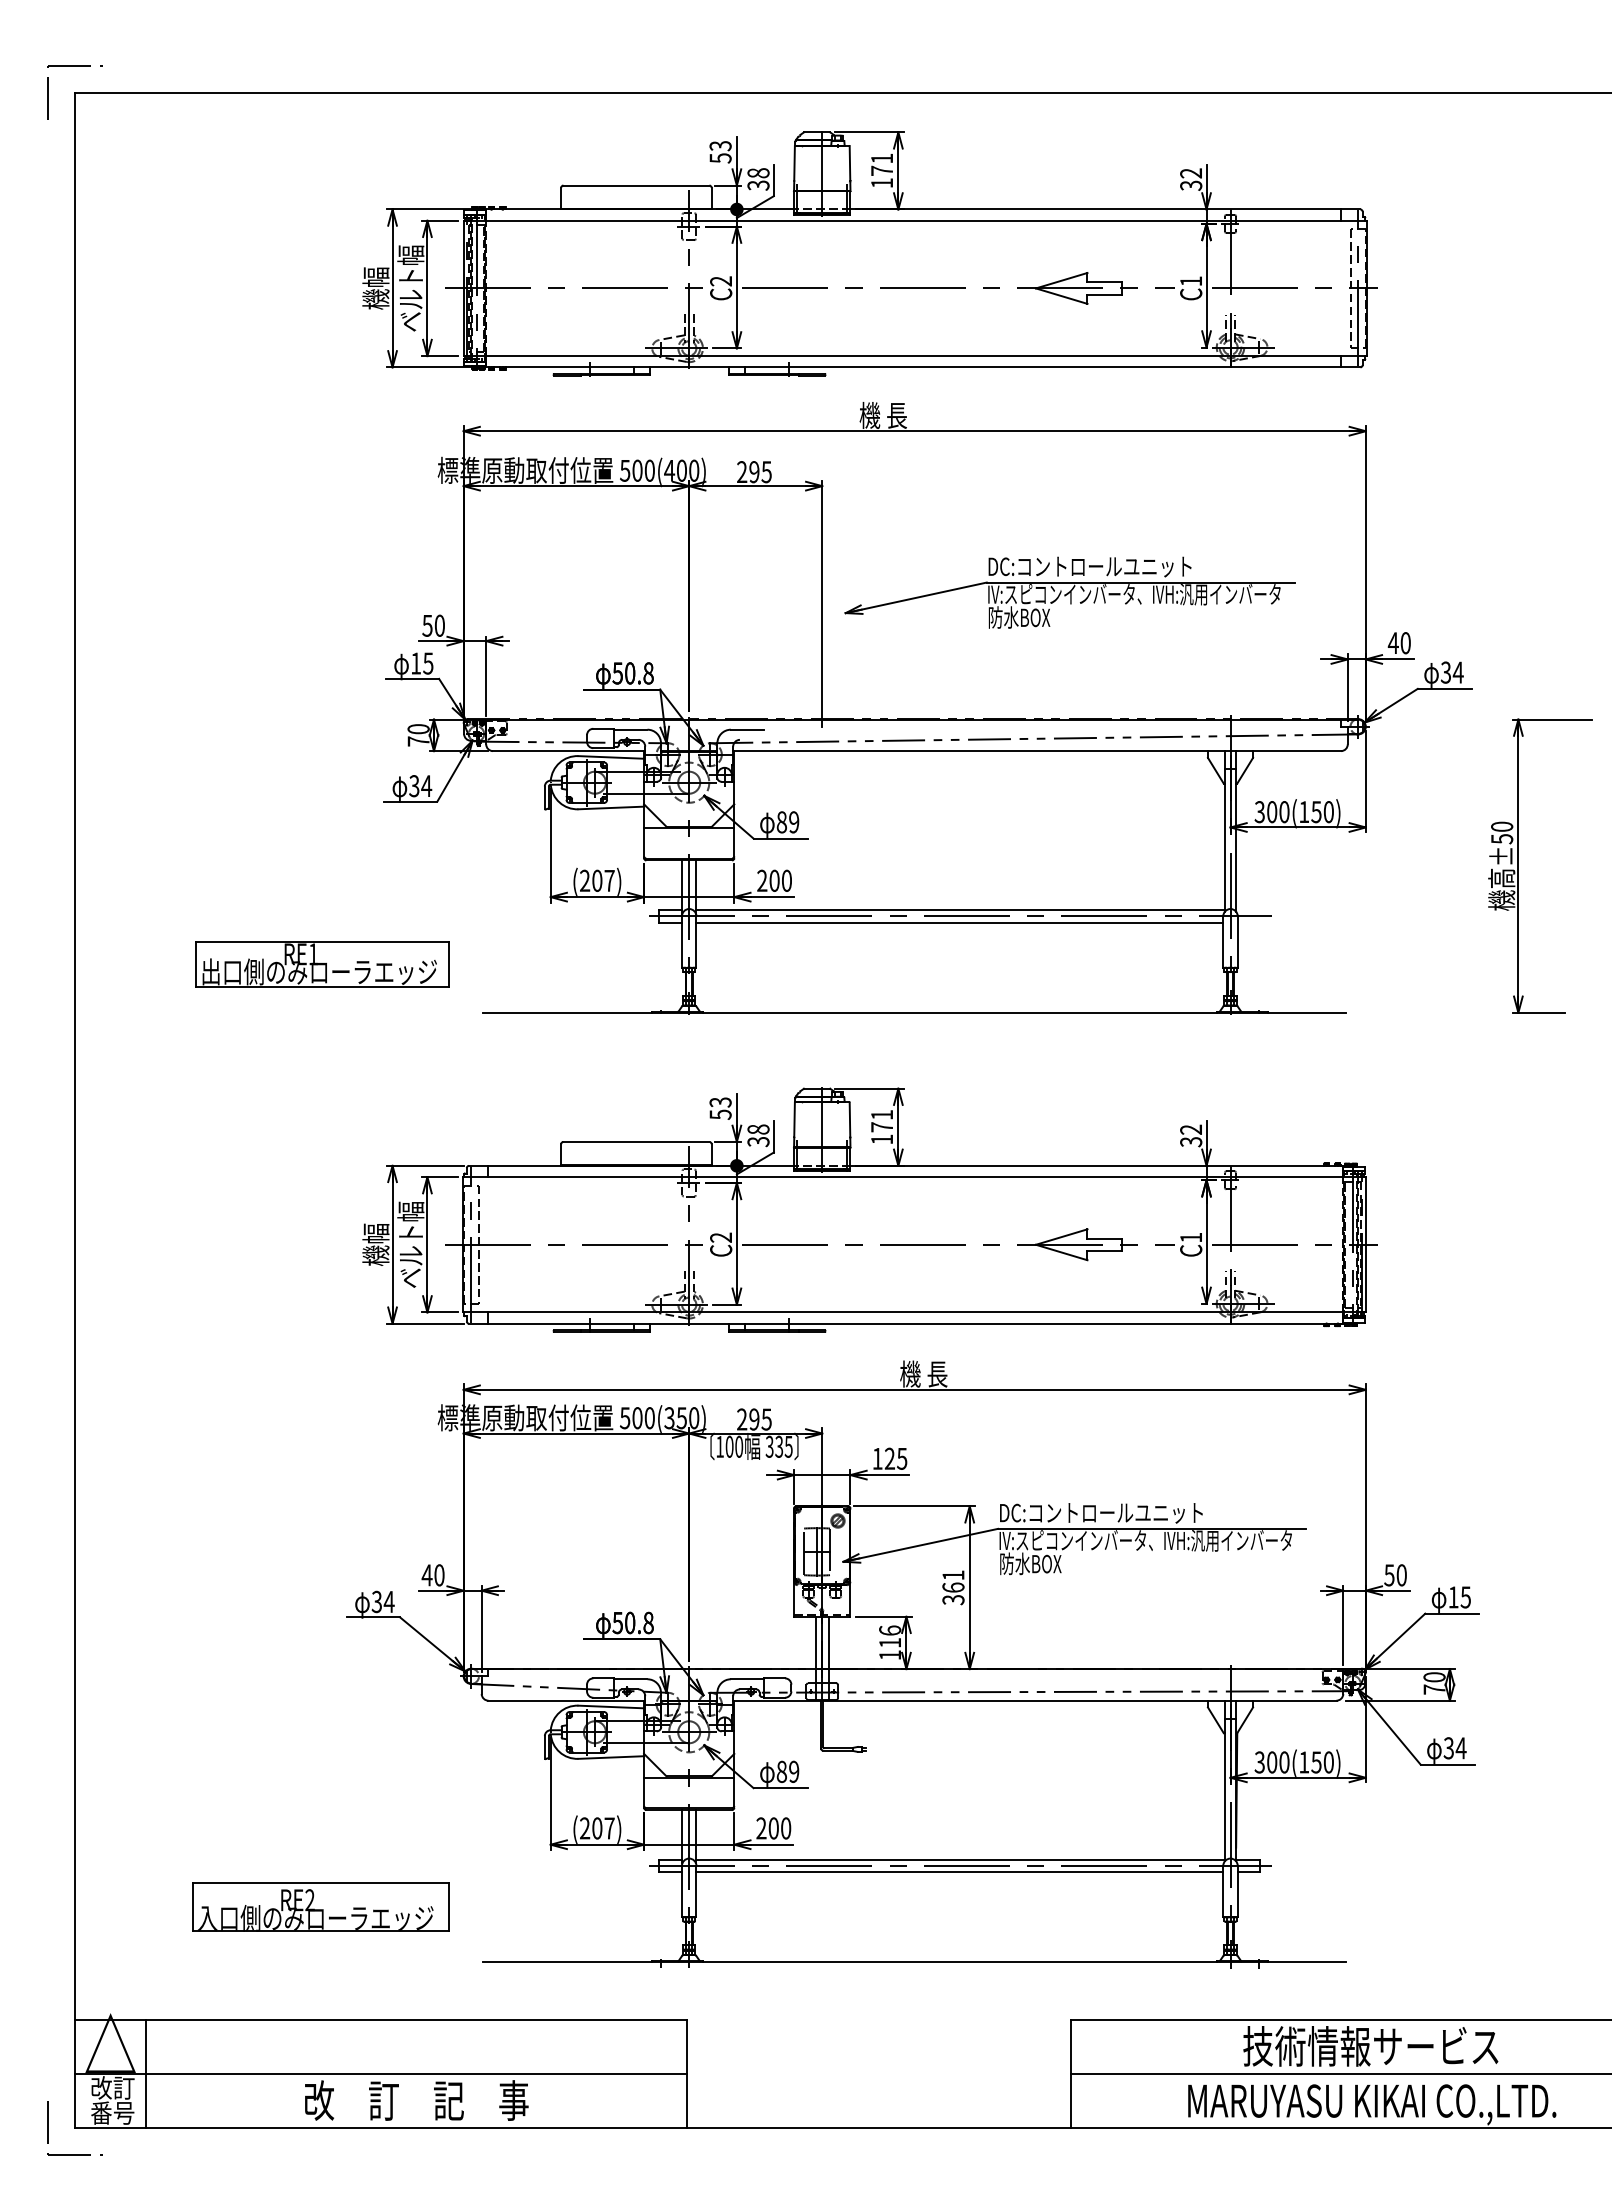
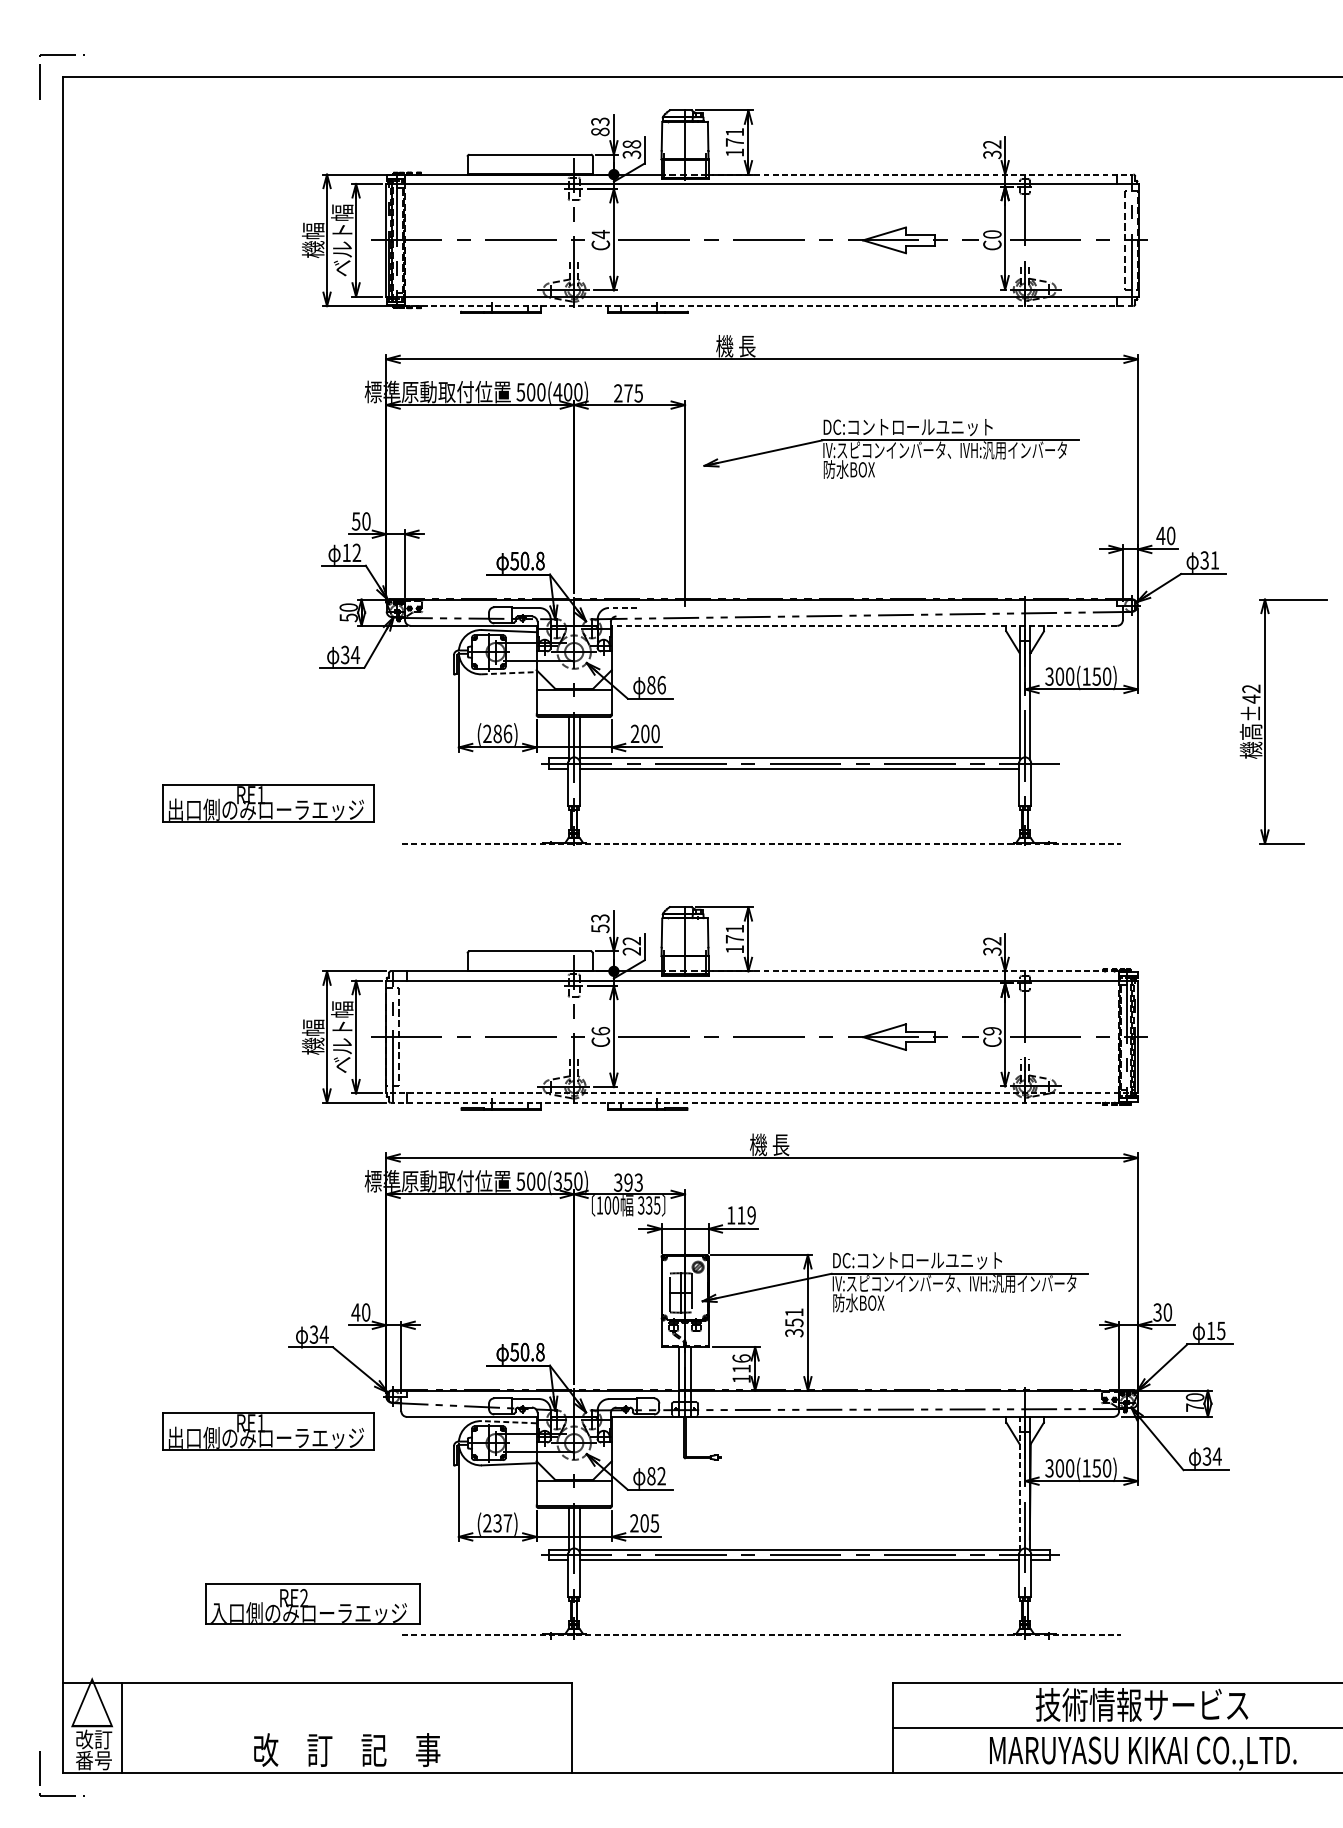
text: (720, 158) -> (600, 132), 53 -> 83
line: (1105, 209) -> (921, 174), solid -> dashed
text: (720, 280) -> (600, 233), C2 -> C4
text: (1191, 281) -> (992, 234), C1 -> C0
line: (922, 367) -> (768, 306), solid -> dashed
text: (754, 472) -> (628, 393), 295 -> 275
part: (1069, 592) -> (891, 448), moved
text: (428, 663) -> (357, 552), 15 -> 12
text: (1457, 672) -> (1214, 560), 34 -> 31
line: (747, 729) -> (622, 607), solid -> dashed
text: (418, 741) -> (348, 617), 70 -> 50
line: (1037, 751) -> (864, 626), solid -> dashed
line: (611, 807) -> (509, 672), solid -> dashed
text: (794, 822) -> (661, 685), 89 -> 86
text: (1502, 832) -> (1251, 693), ±50 -> ±42
text: (603, 880) -> (502, 733), (207) -> (286)
line: (914, 1012) -> (761, 843), solid -> dashed
text: (758, 1135) -> (631, 946), 38 -> 22
line: (1097, 1165) -> (914, 971), solid -> dashed
text: (721, 1237) -> (601, 1031), C2 -> C6
text: (1191, 1237) -> (992, 1031), C1 -> C9
line: (913, 1312) -> (761, 1093), solid -> dashed
line: (905, 1323) -> (754, 1102), solid -> dashed
text: (753, 1419) -> (627, 1182), 295 -> 393
text: (895, 1458) -> (746, 1215), 125 -> 119
text: (1389, 1574) -> (1157, 1311), 50 -> 30
text: (953, 1587) -> (794, 1322), 361 -> 351
line: (611, 1707) -> (509, 1422), solid -> dashed
part: (322, 1718) -> (268, 1431), added
text: (794, 1771) -> (661, 1475), 89 -> 82
line: (1224, 1780) -> (1020, 1483), solid -> dashed
text: (597, 1828) -> (497, 1523), (207) -> (237)
text: (785, 1828) -> (654, 1523), 200 -> 205
part: (320, 1906) -> (312, 1603), moved
line: (914, 1962) -> (761, 1635), solid -> dashed
line: (381, 2074) -> (317, 1728), removed

